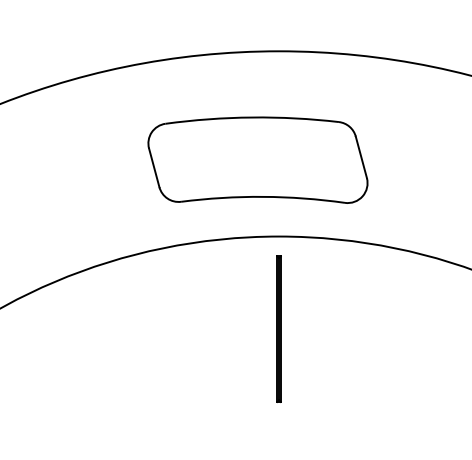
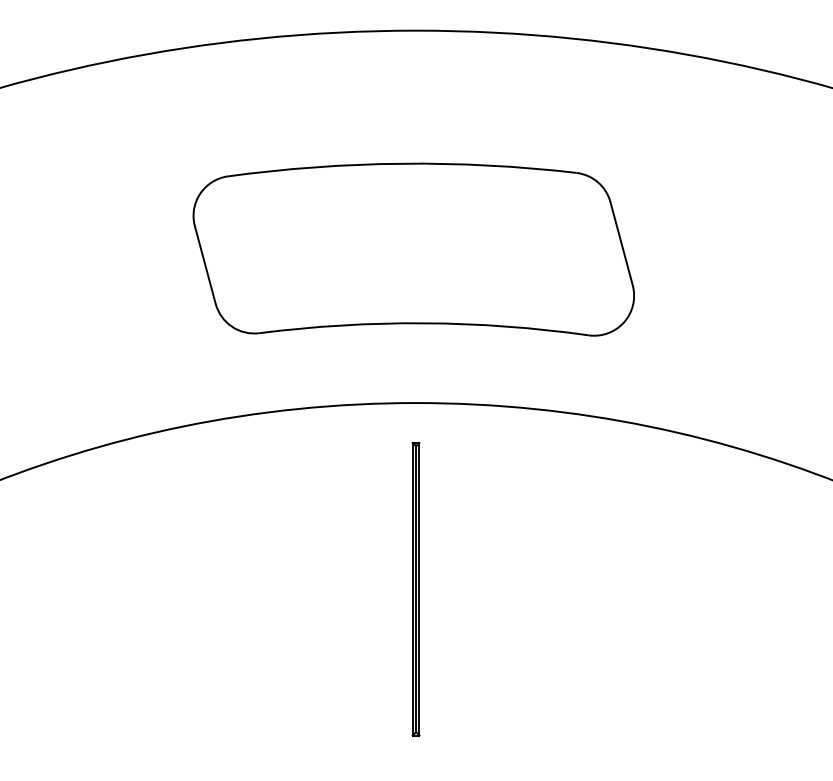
part: (257, 159) -> (412, 248), moved

